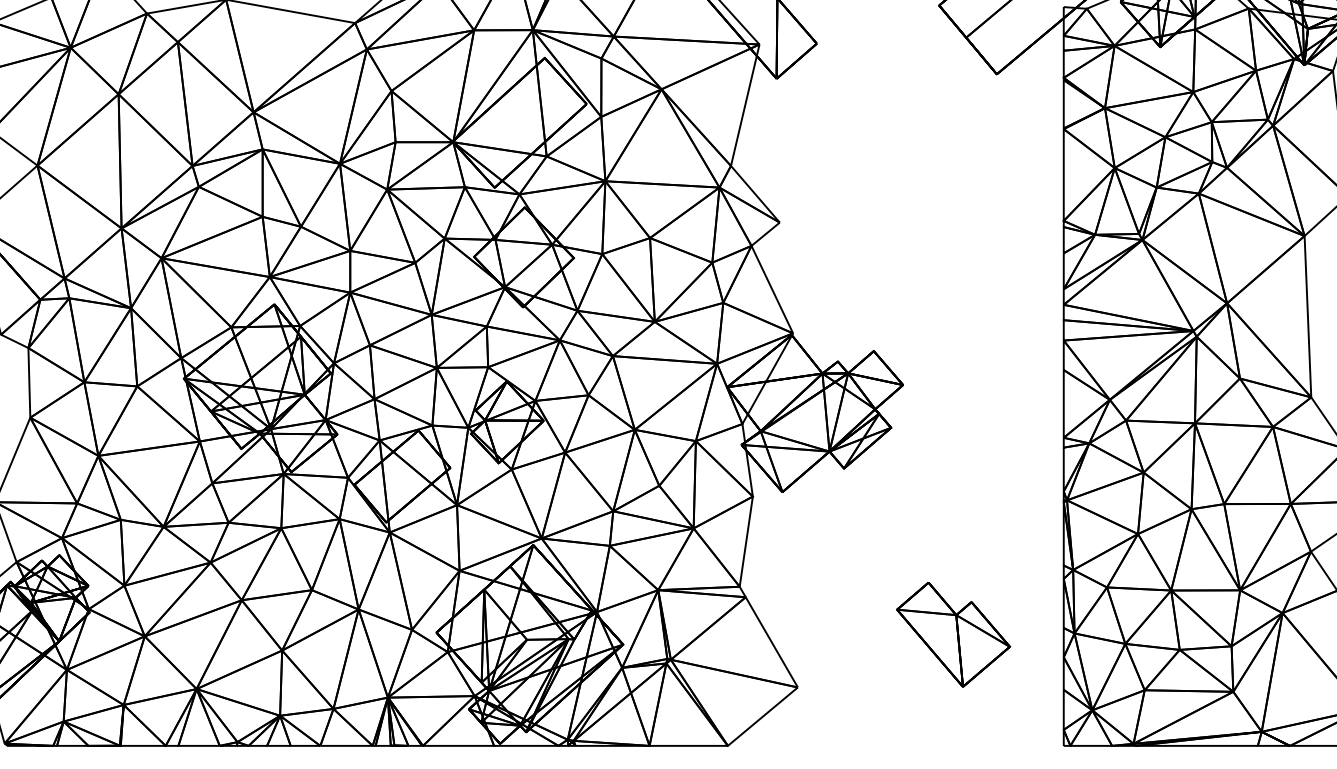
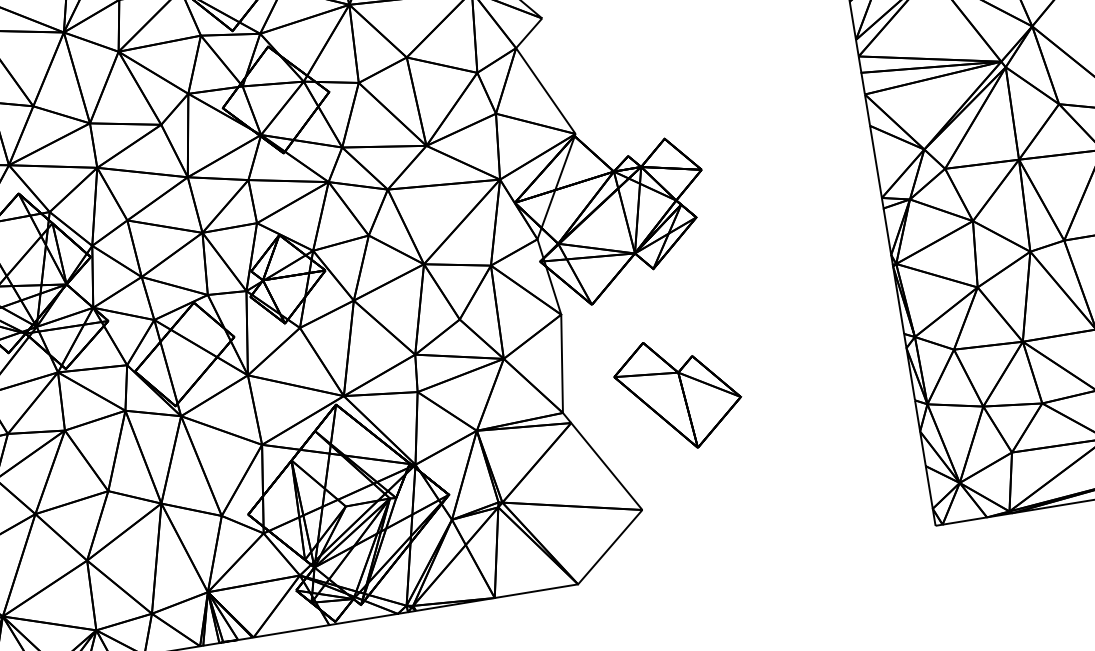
part: (953, 634) -> (678, 393), moved

